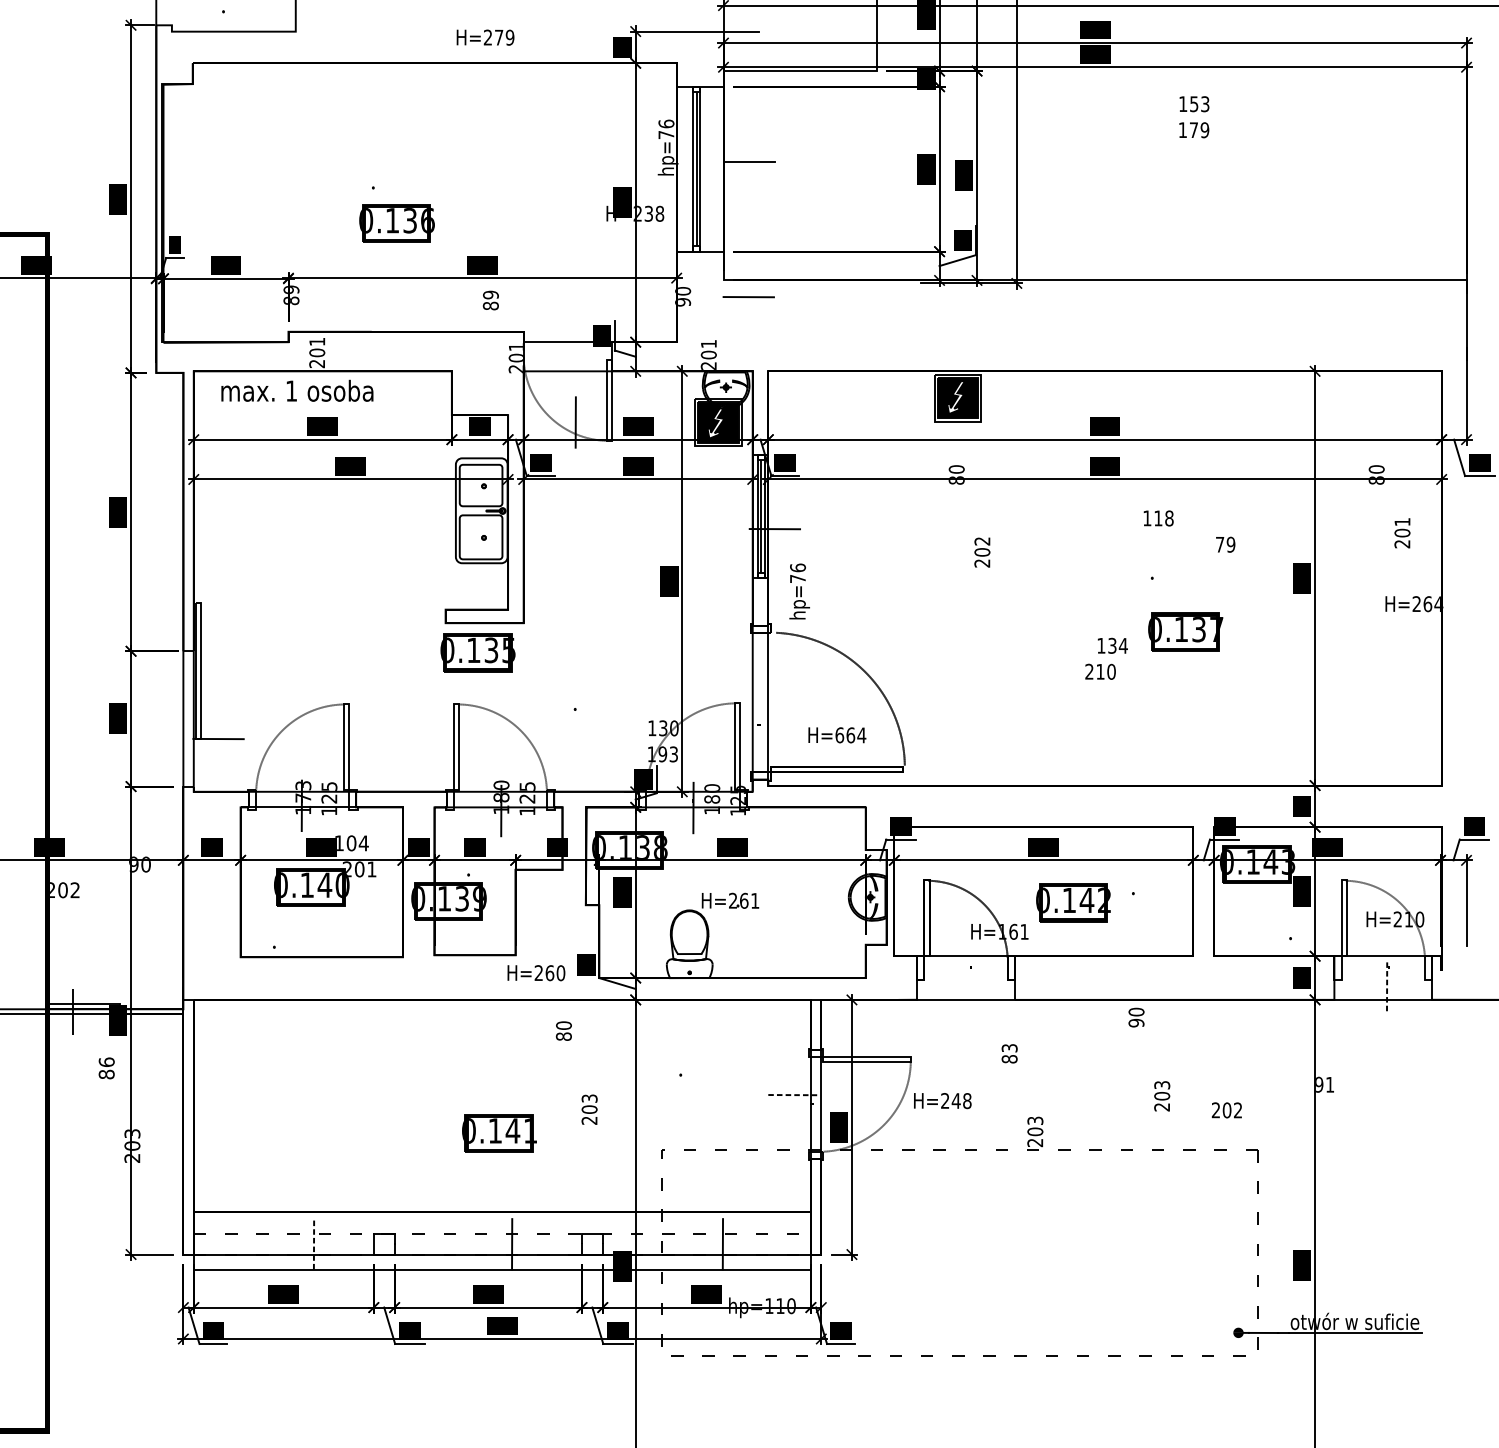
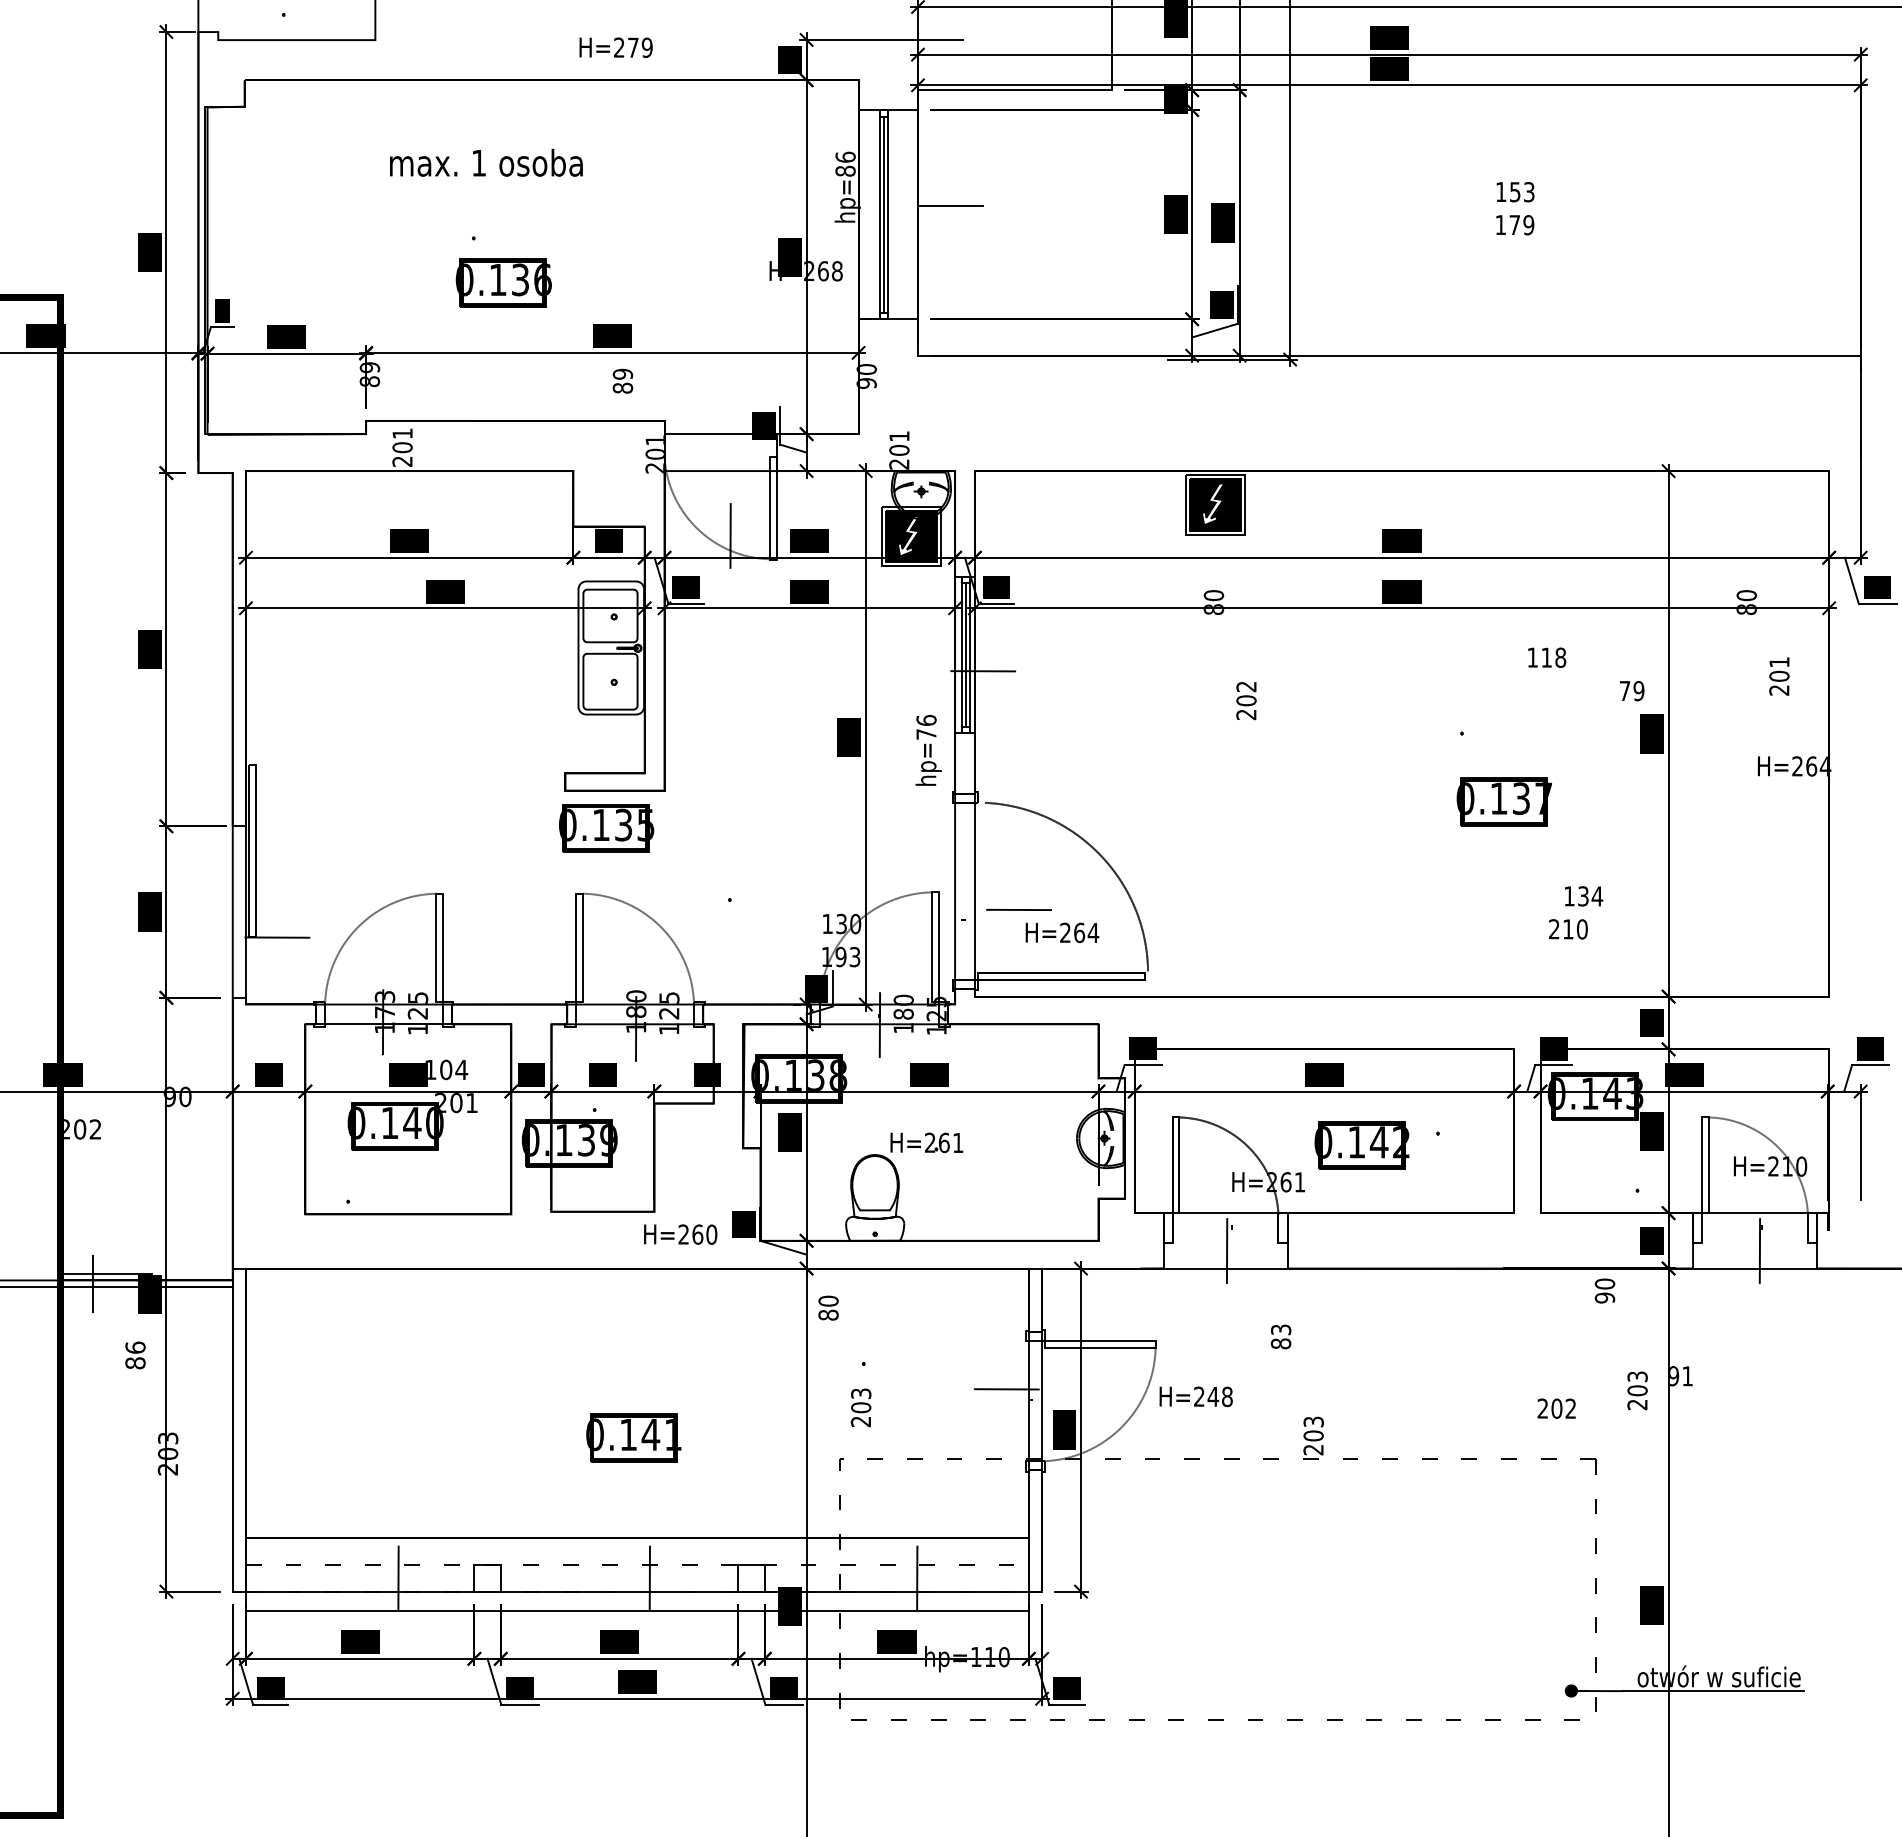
text: (1194, 117) -> (1515, 208), moved
text: (666, 134) -> (845, 170), hp=76 -> hp=86
text: (649, 214) -> (823, 271), H=238 -> H=268
line: (748, 296) -> (1018, 909), moved
text: (297, 390) -> (486, 162), moved
text: (1189, 531) -> (1586, 674), moved
text: (799, 591) -> (928, 750), moved
text: (1106, 658) -> (1576, 912), moved
text: (839, 735) -> (1065, 932), H=664 -> H=264
text: (1002, 931) -> (1271, 1181), H=161 -> H=261
line: (966, 985) -> (1226, 1250), added
line: (1386, 986) -> (1759, 1251), dashed -> solid
text: (1148, 1059) -> (1620, 1344), moved
text: (576, 1073) -> (844, 1361), moved
line: (793, 1095) -> (1006, 1389), dashed -> solid
line: (314, 1244) -> (398, 1578), dashed -> solid

